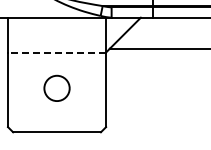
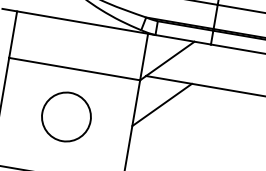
line: (56, 52) -> (73, 68), dashed -> solid
line: (125, 67) -> (162, 104), added
circle: (56, 88) -> (65, 117), size x1.43

